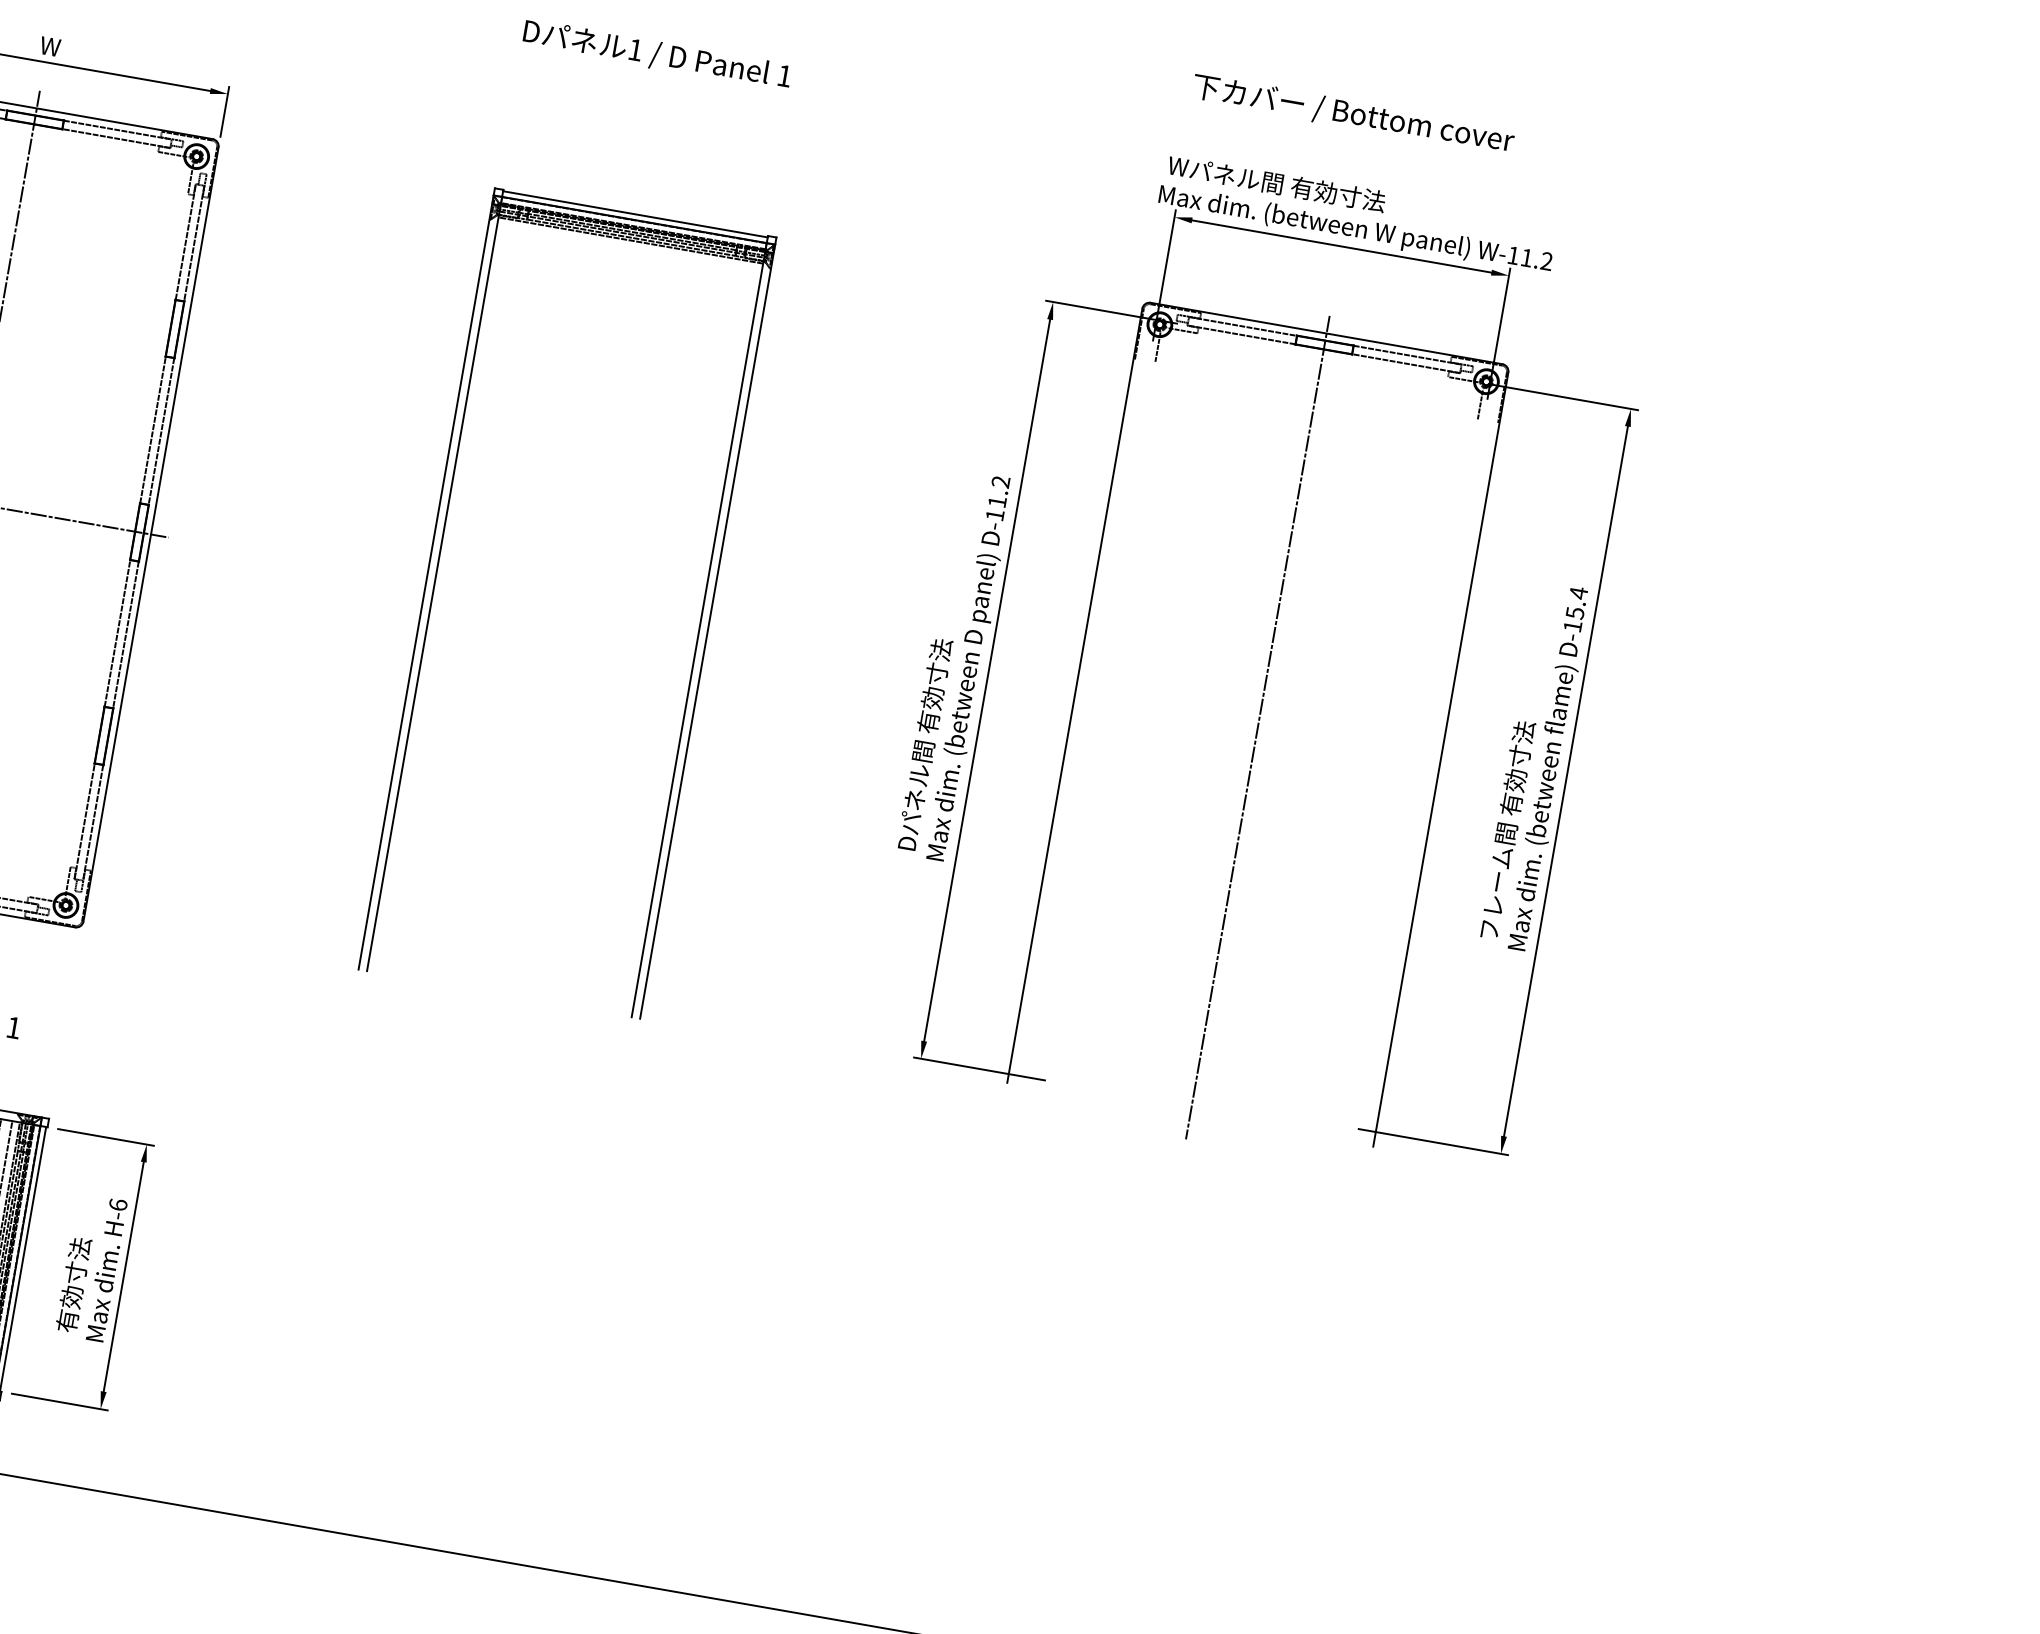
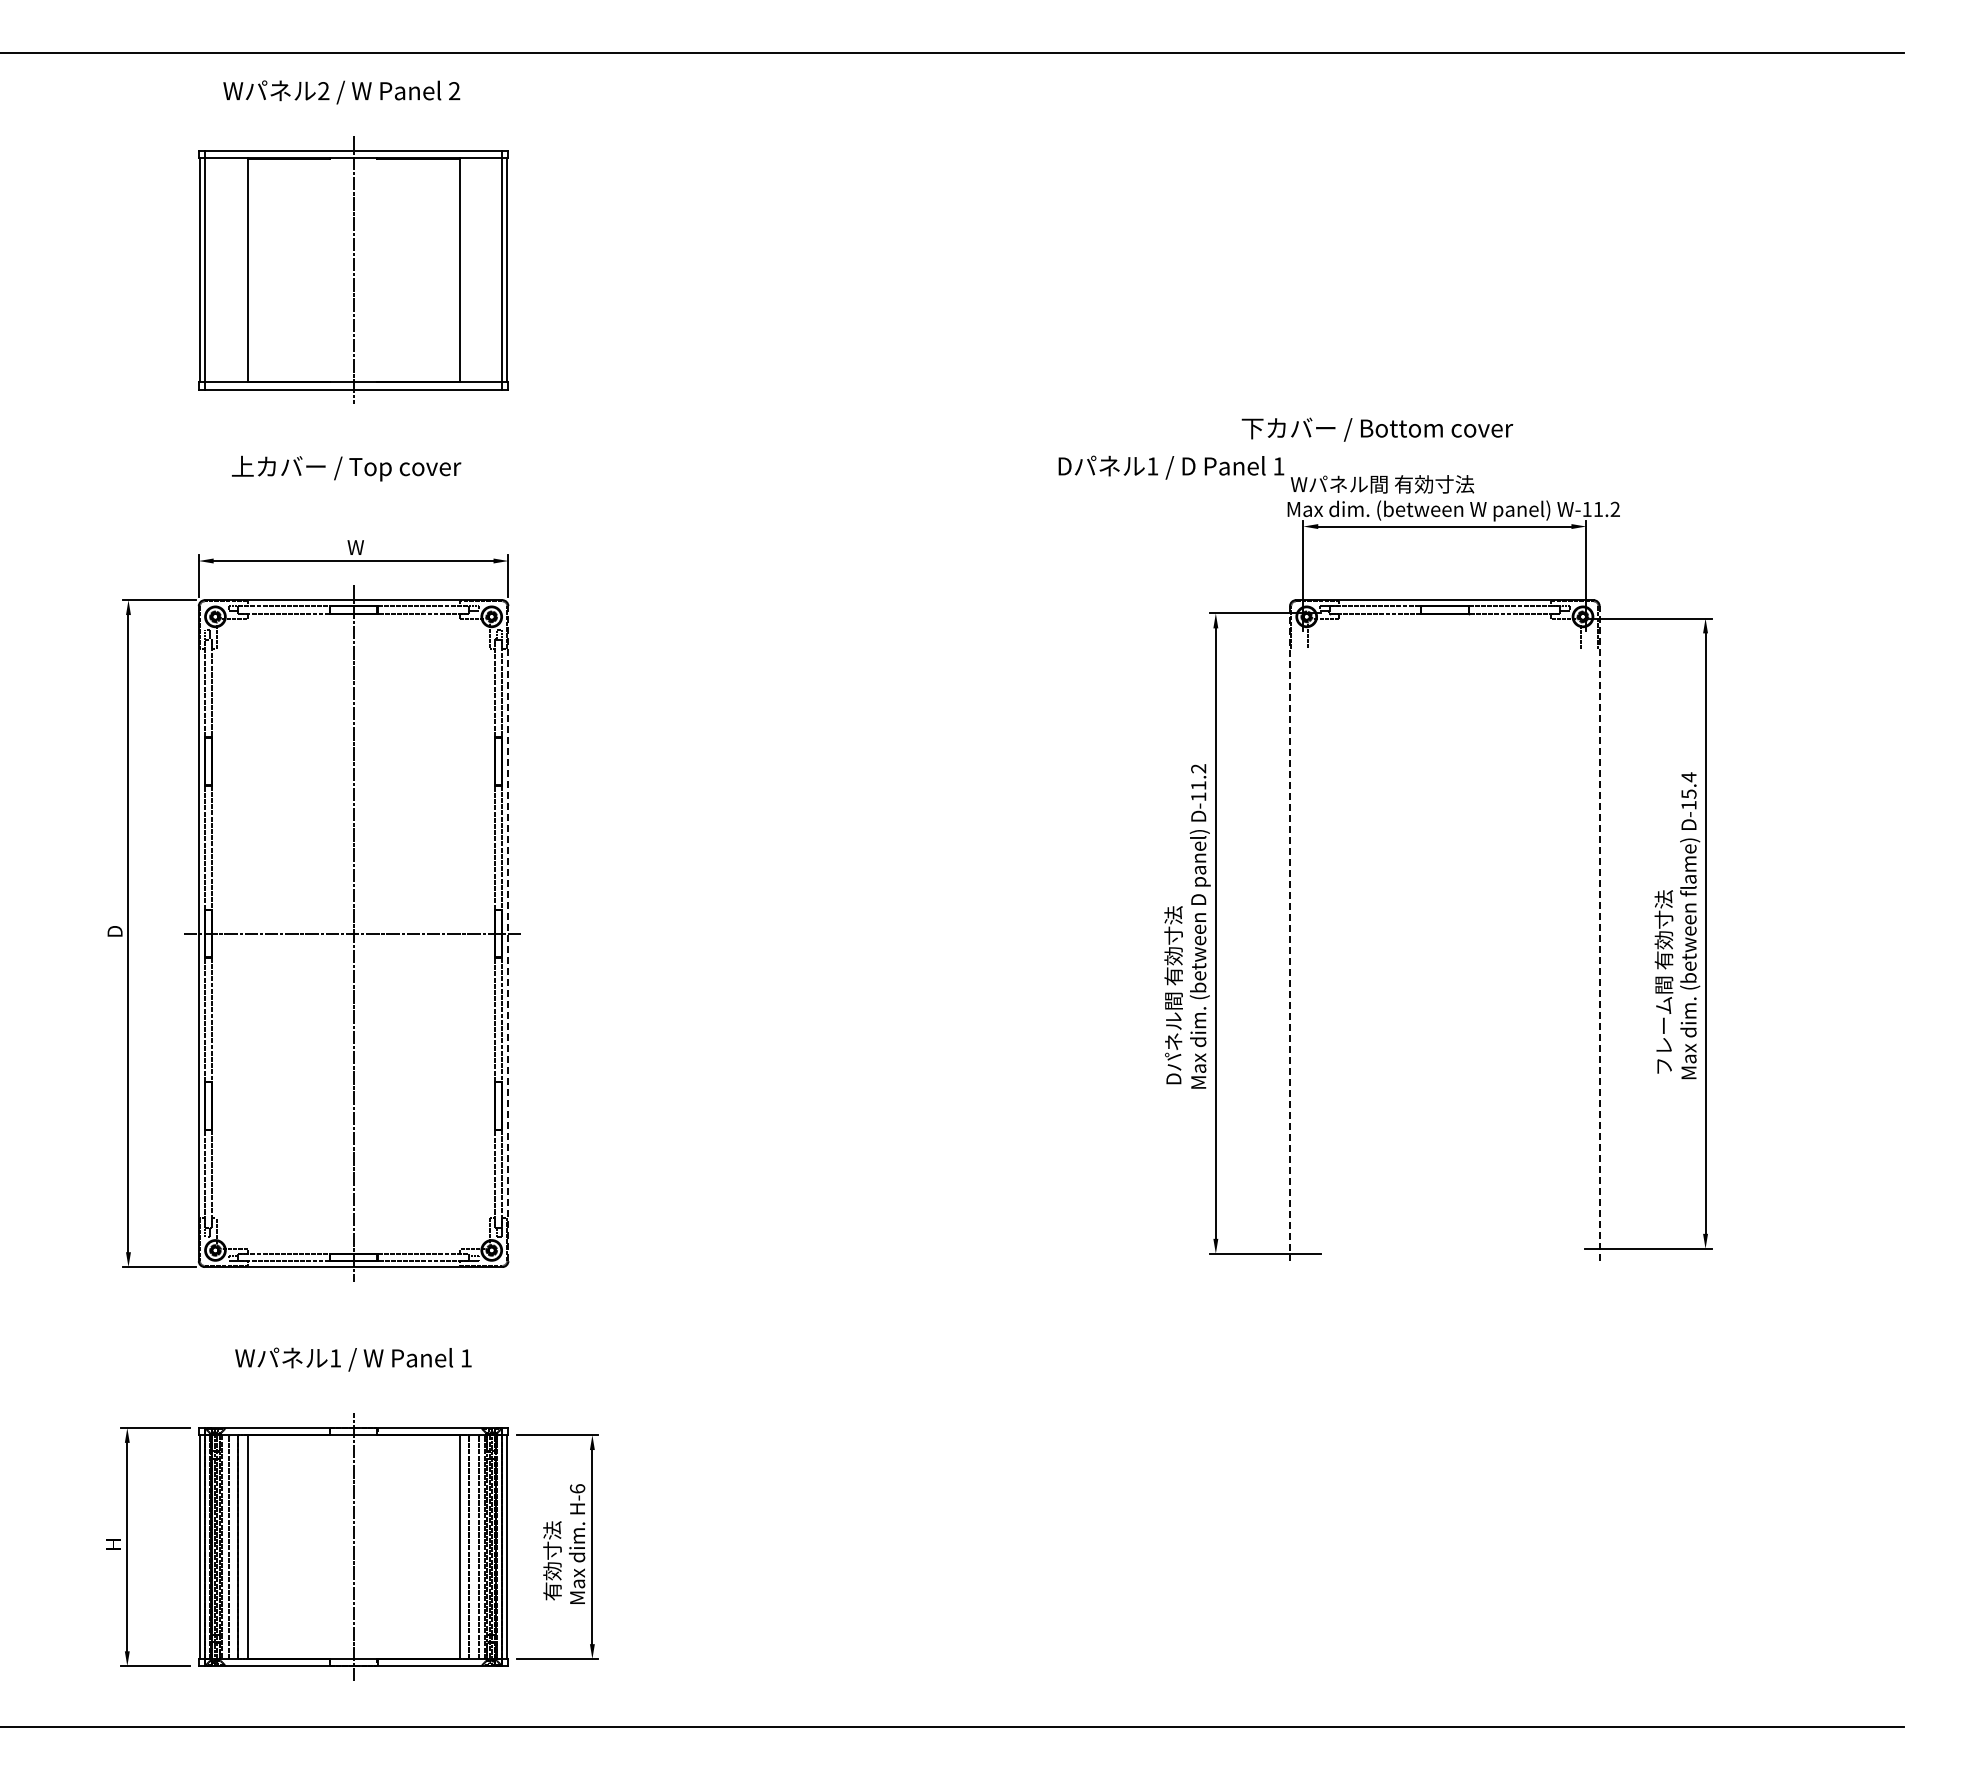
text: (657, 55) -> (1171, 467), moved
text: (1353, 114) -> (1377, 429), moved
line: (151, 534) -> (508, 933), solid -> dashed
part: (435, 580) -> (748, 930), removed
line: (1075, 695) -> (1290, 933), solid -> dashed
line: (1257, 727) -> (1444, 933), removed
line: (1440, 759) -> (1599, 933), solid -> dashed

